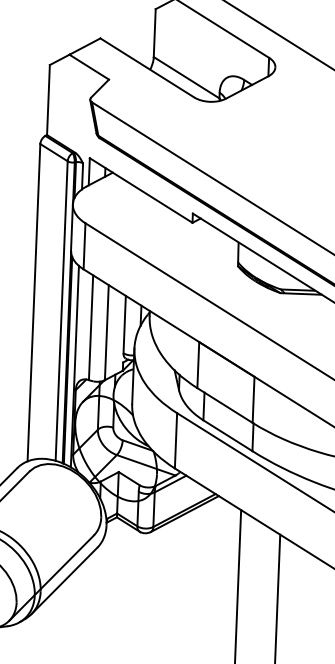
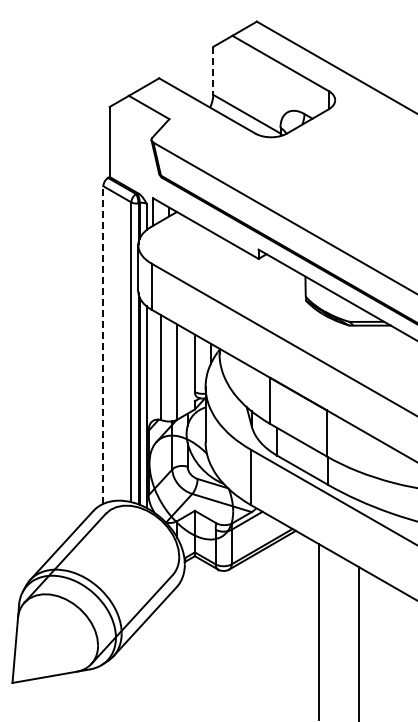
line: (155, 32) -> (213, 70), solid -> dashed
line: (34, 303) -> (103, 345), solid -> dashed

